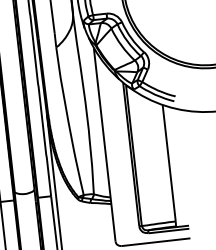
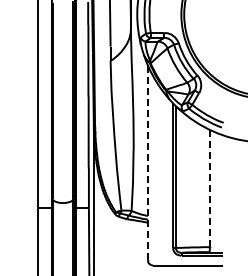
line: (104, 145) -> (147, 163), solid -> dashed
line: (168, 164) -> (209, 189), solid -> dashed

